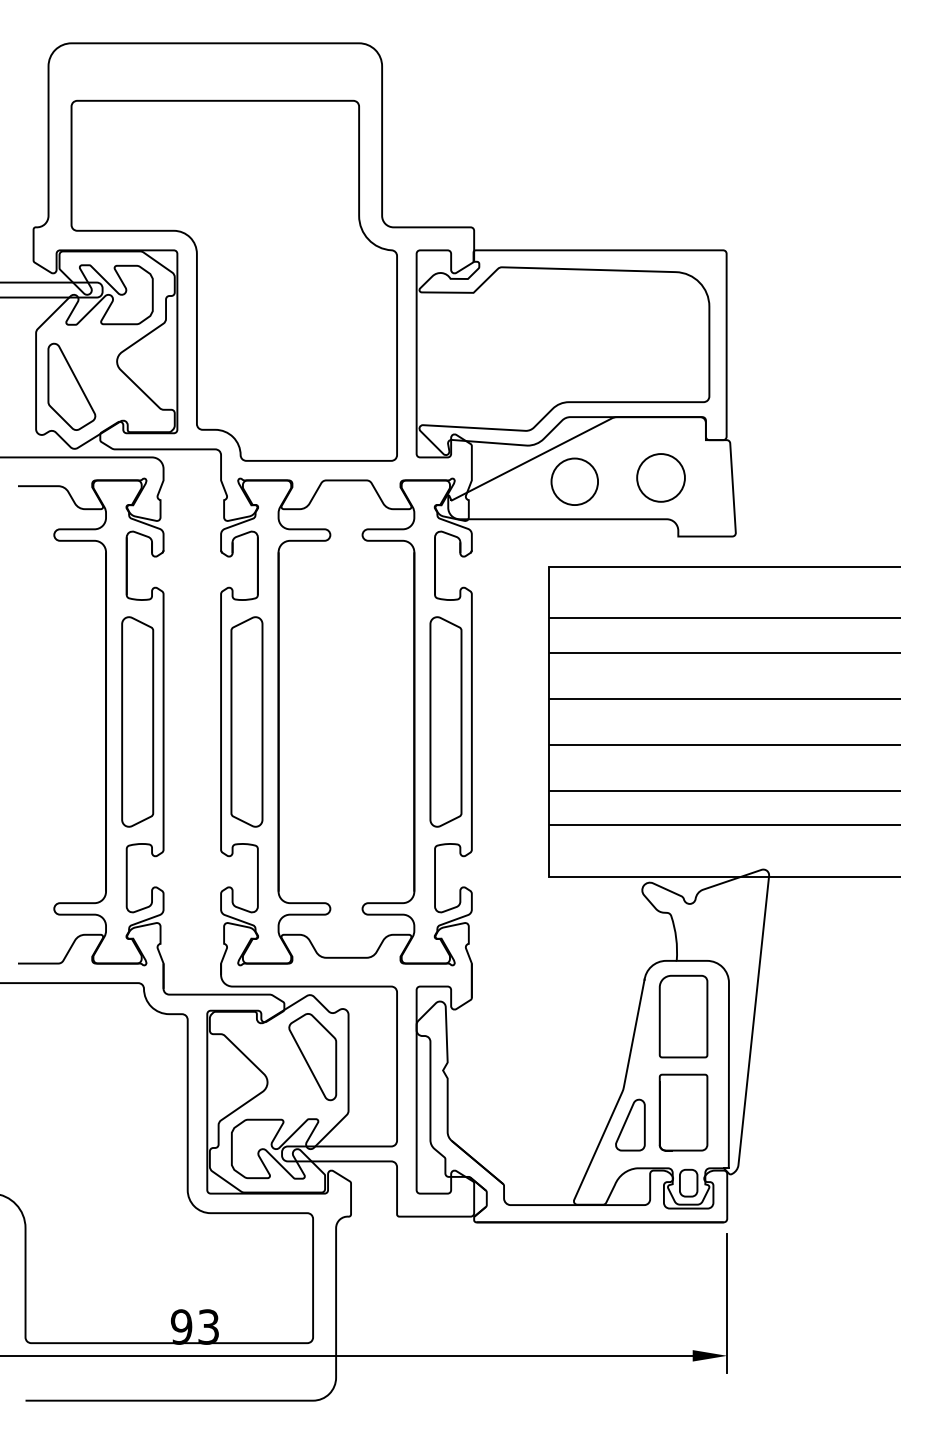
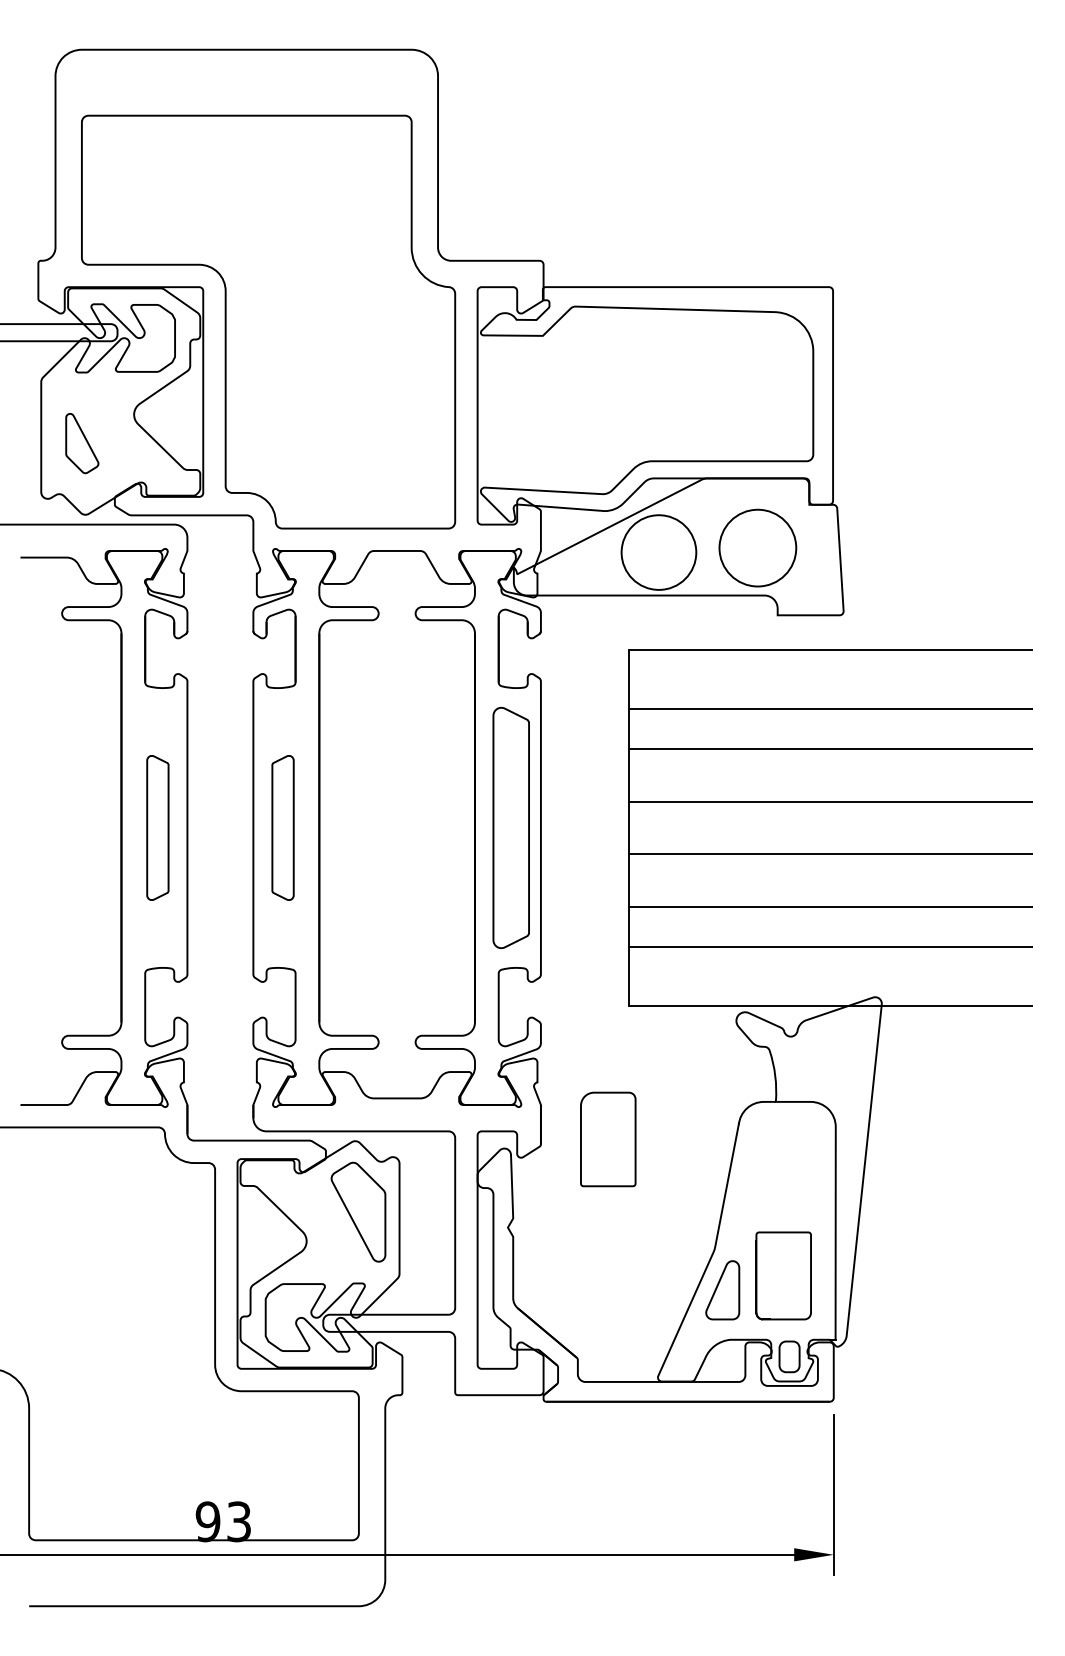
part: (71, 386) -> (81, 443), size x0.6
circle: (660, 477) -> (757, 547), size x1.4
circle: (574, 481) -> (658, 552), size x1.4
part: (137, 721) -> (157, 827), size x0.6
part: (246, 721) -> (282, 827), size x0.6
part: (683, 1016) -> (608, 1139), moved

